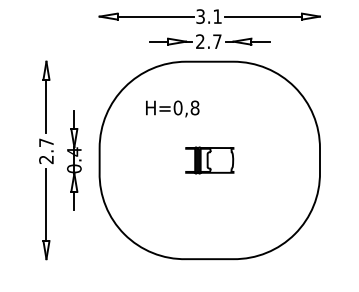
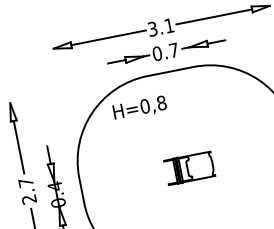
text: (200, 41) -> (157, 53), 2.7 -> 0.7
text: (172, 108) -> (139, 108), moved

